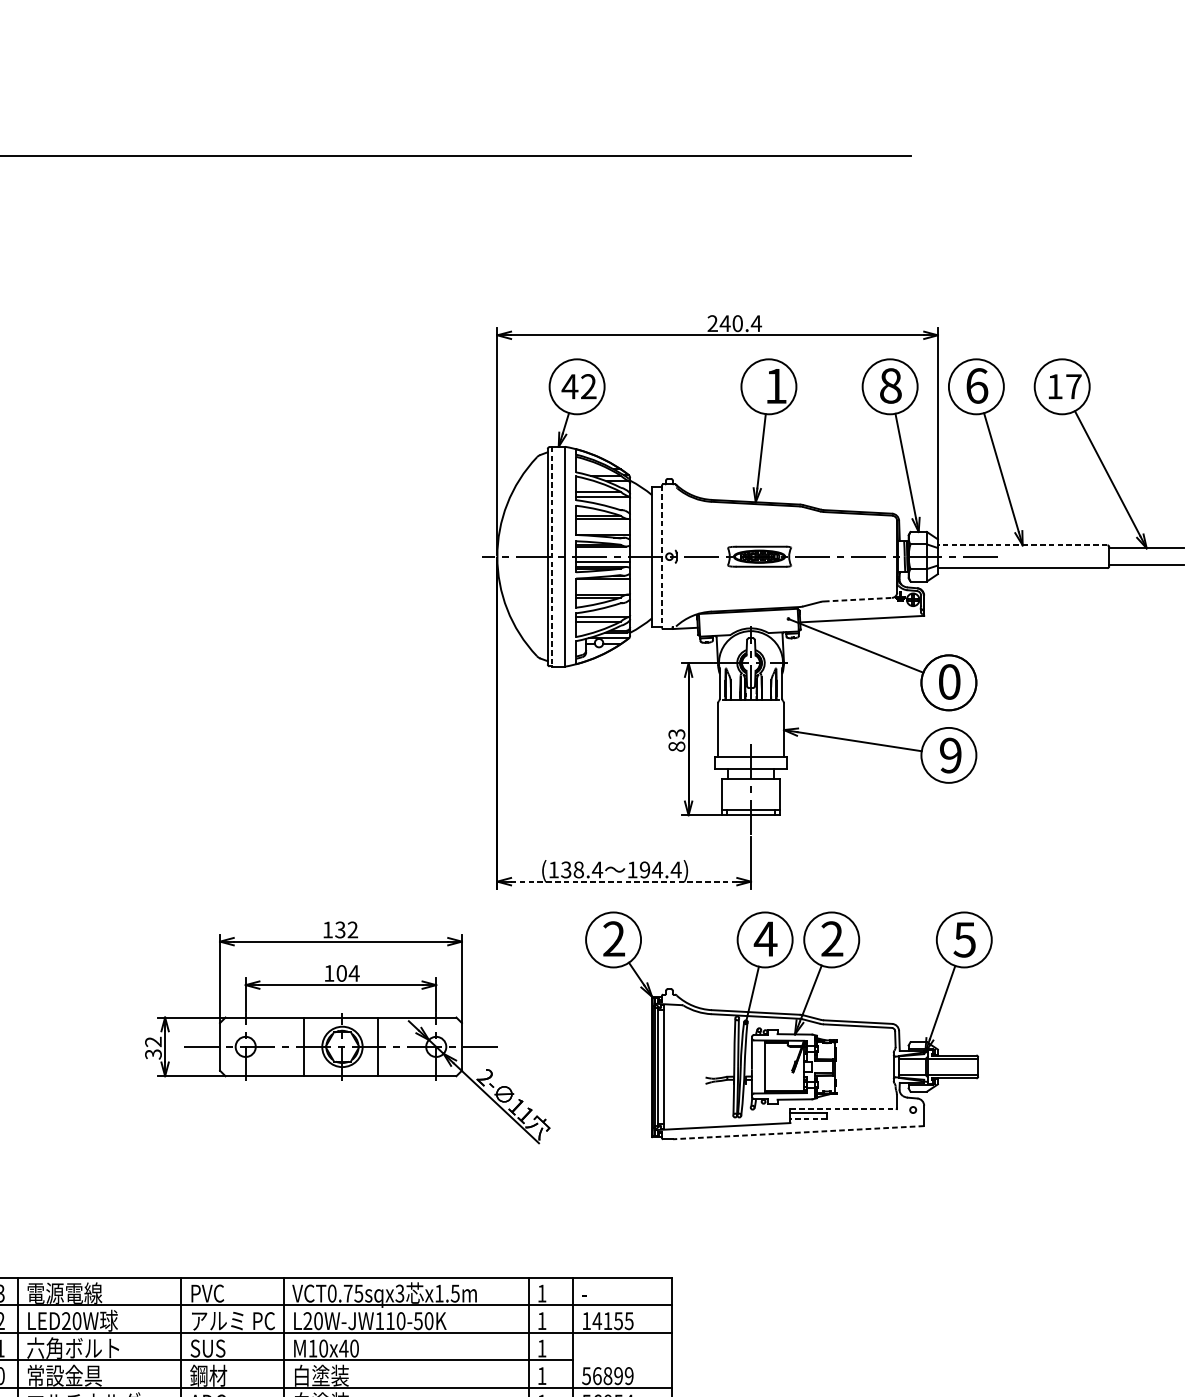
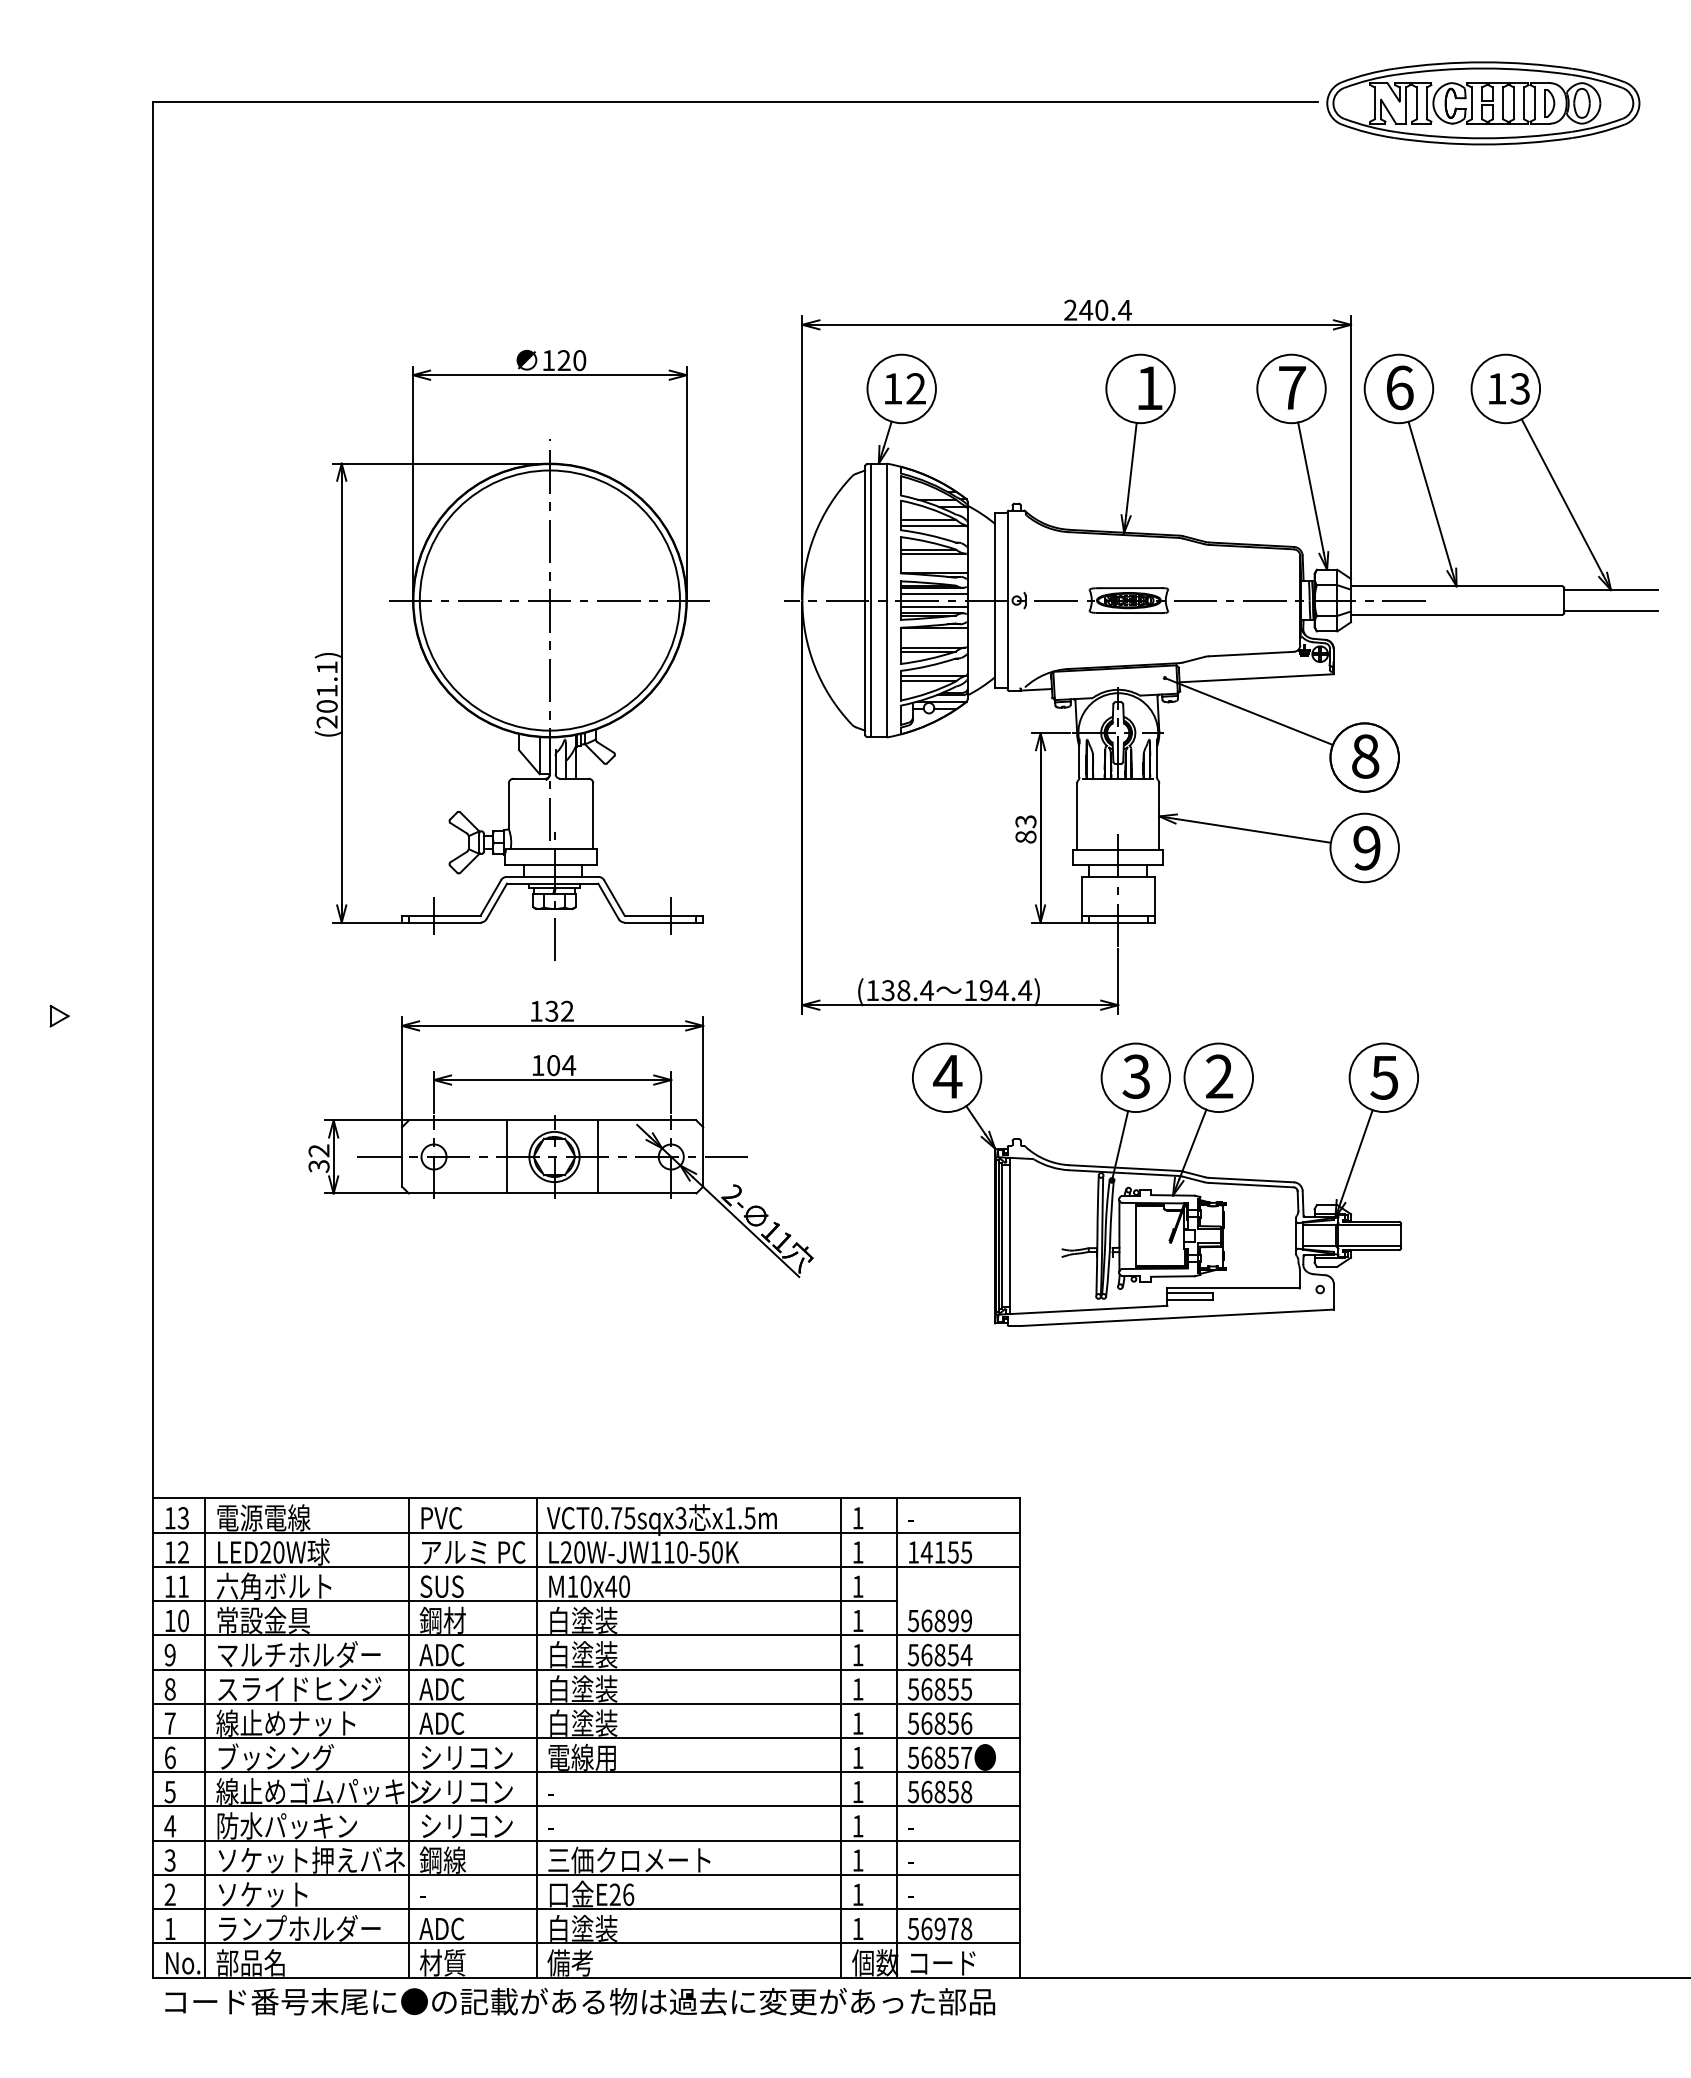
part: (1044, 157) -> (1483, 103), added
text: (890, 385) -> (1292, 387), 8 -> 7
text: (569, 386) -> (892, 388), 42 -> 12
text: (1074, 386) -> (1520, 388), 17 -> 13
line: (1022, 545) -> (1456, 586), dashed -> solid
line: (602, 551) -> (933, 593), added
line: (552, 556) -> (870, 600), dashed -> solid
line: (662, 556) -> (1007, 600), dashed -> solid
part: (263, 600) -> (511, 655), added
line: (858, 600) -> (1252, 654), dashed -> solid
text: (949, 681) -> (1365, 756), 0 -> 8
line: (624, 881) -> (960, 1005), dashed -> solid
text: (613, 938) -> (947, 1076), 2 -> 4
text: (765, 938) -> (1136, 1076), 4 -> 3
part: (347, 1032) -> (560, 1139), moved
line: (844, 1109) -> (1234, 1288), dashed -> solid
line: (809, 1118) -> (1190, 1300), dashed -> solid
line: (798, 1132) -> (1177, 1317), dashed -> solid

